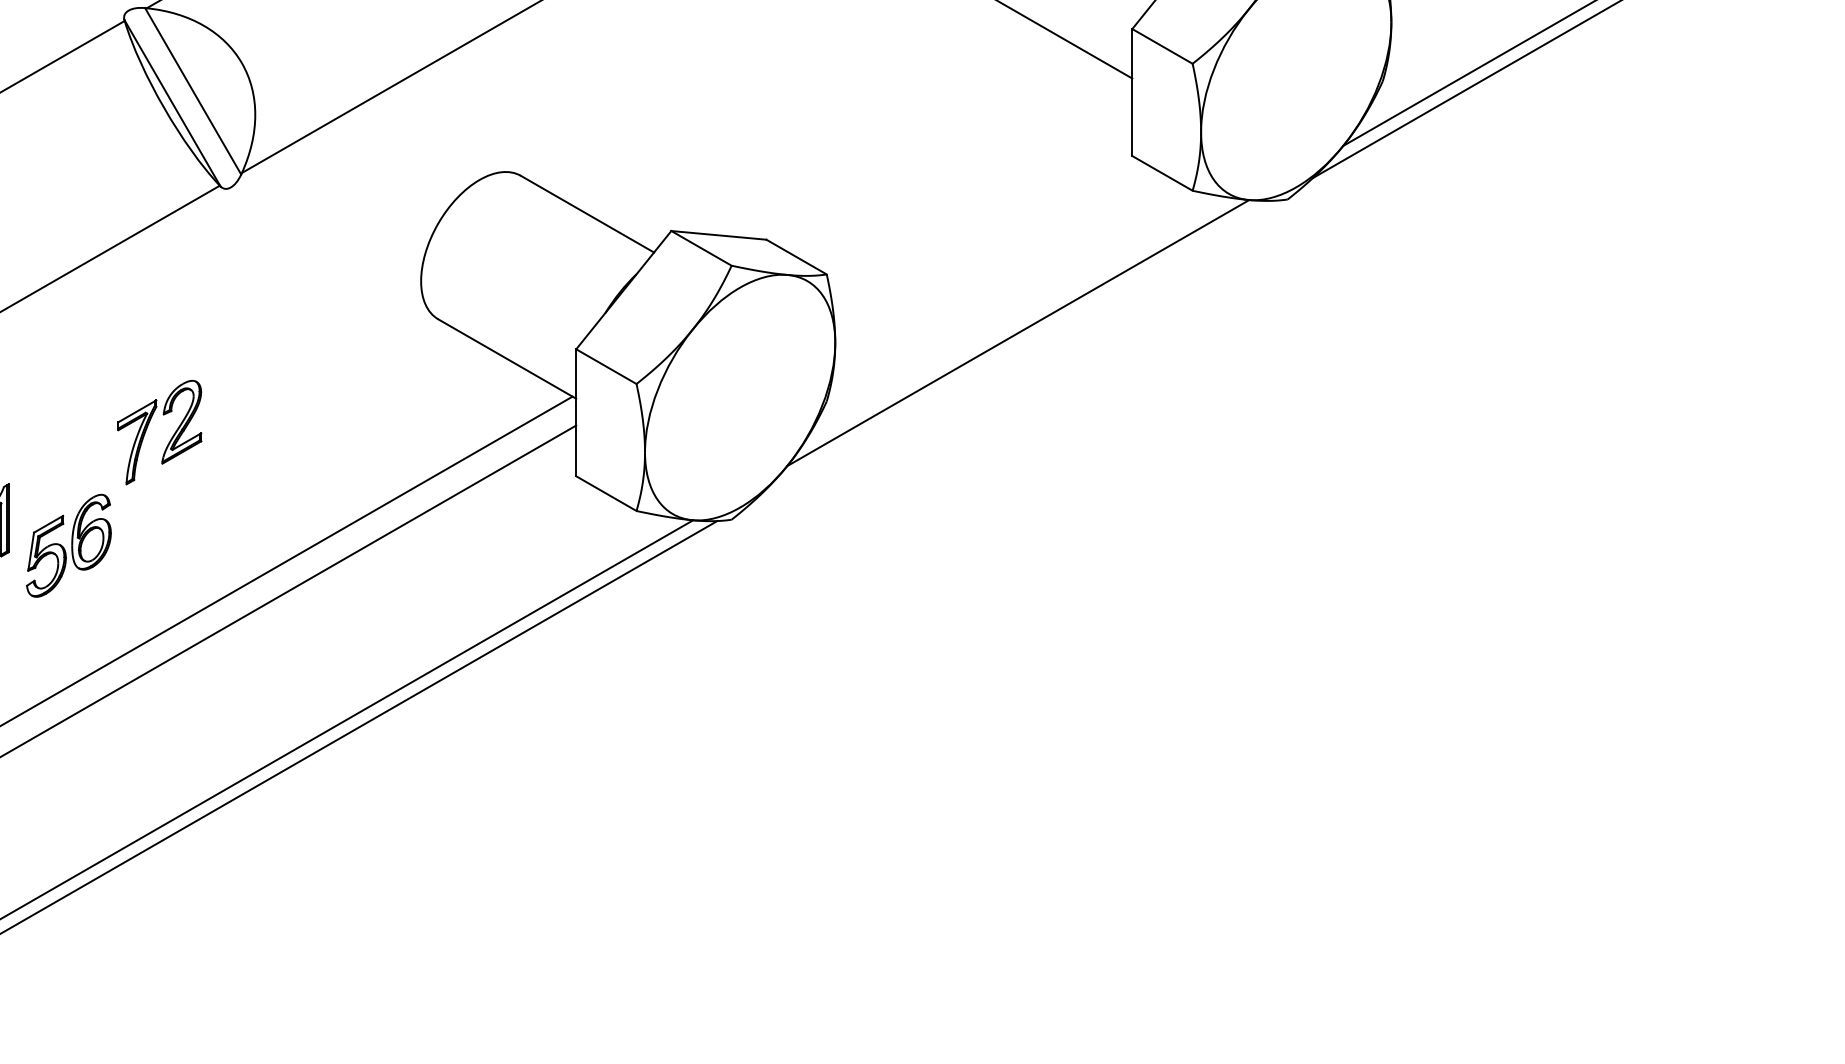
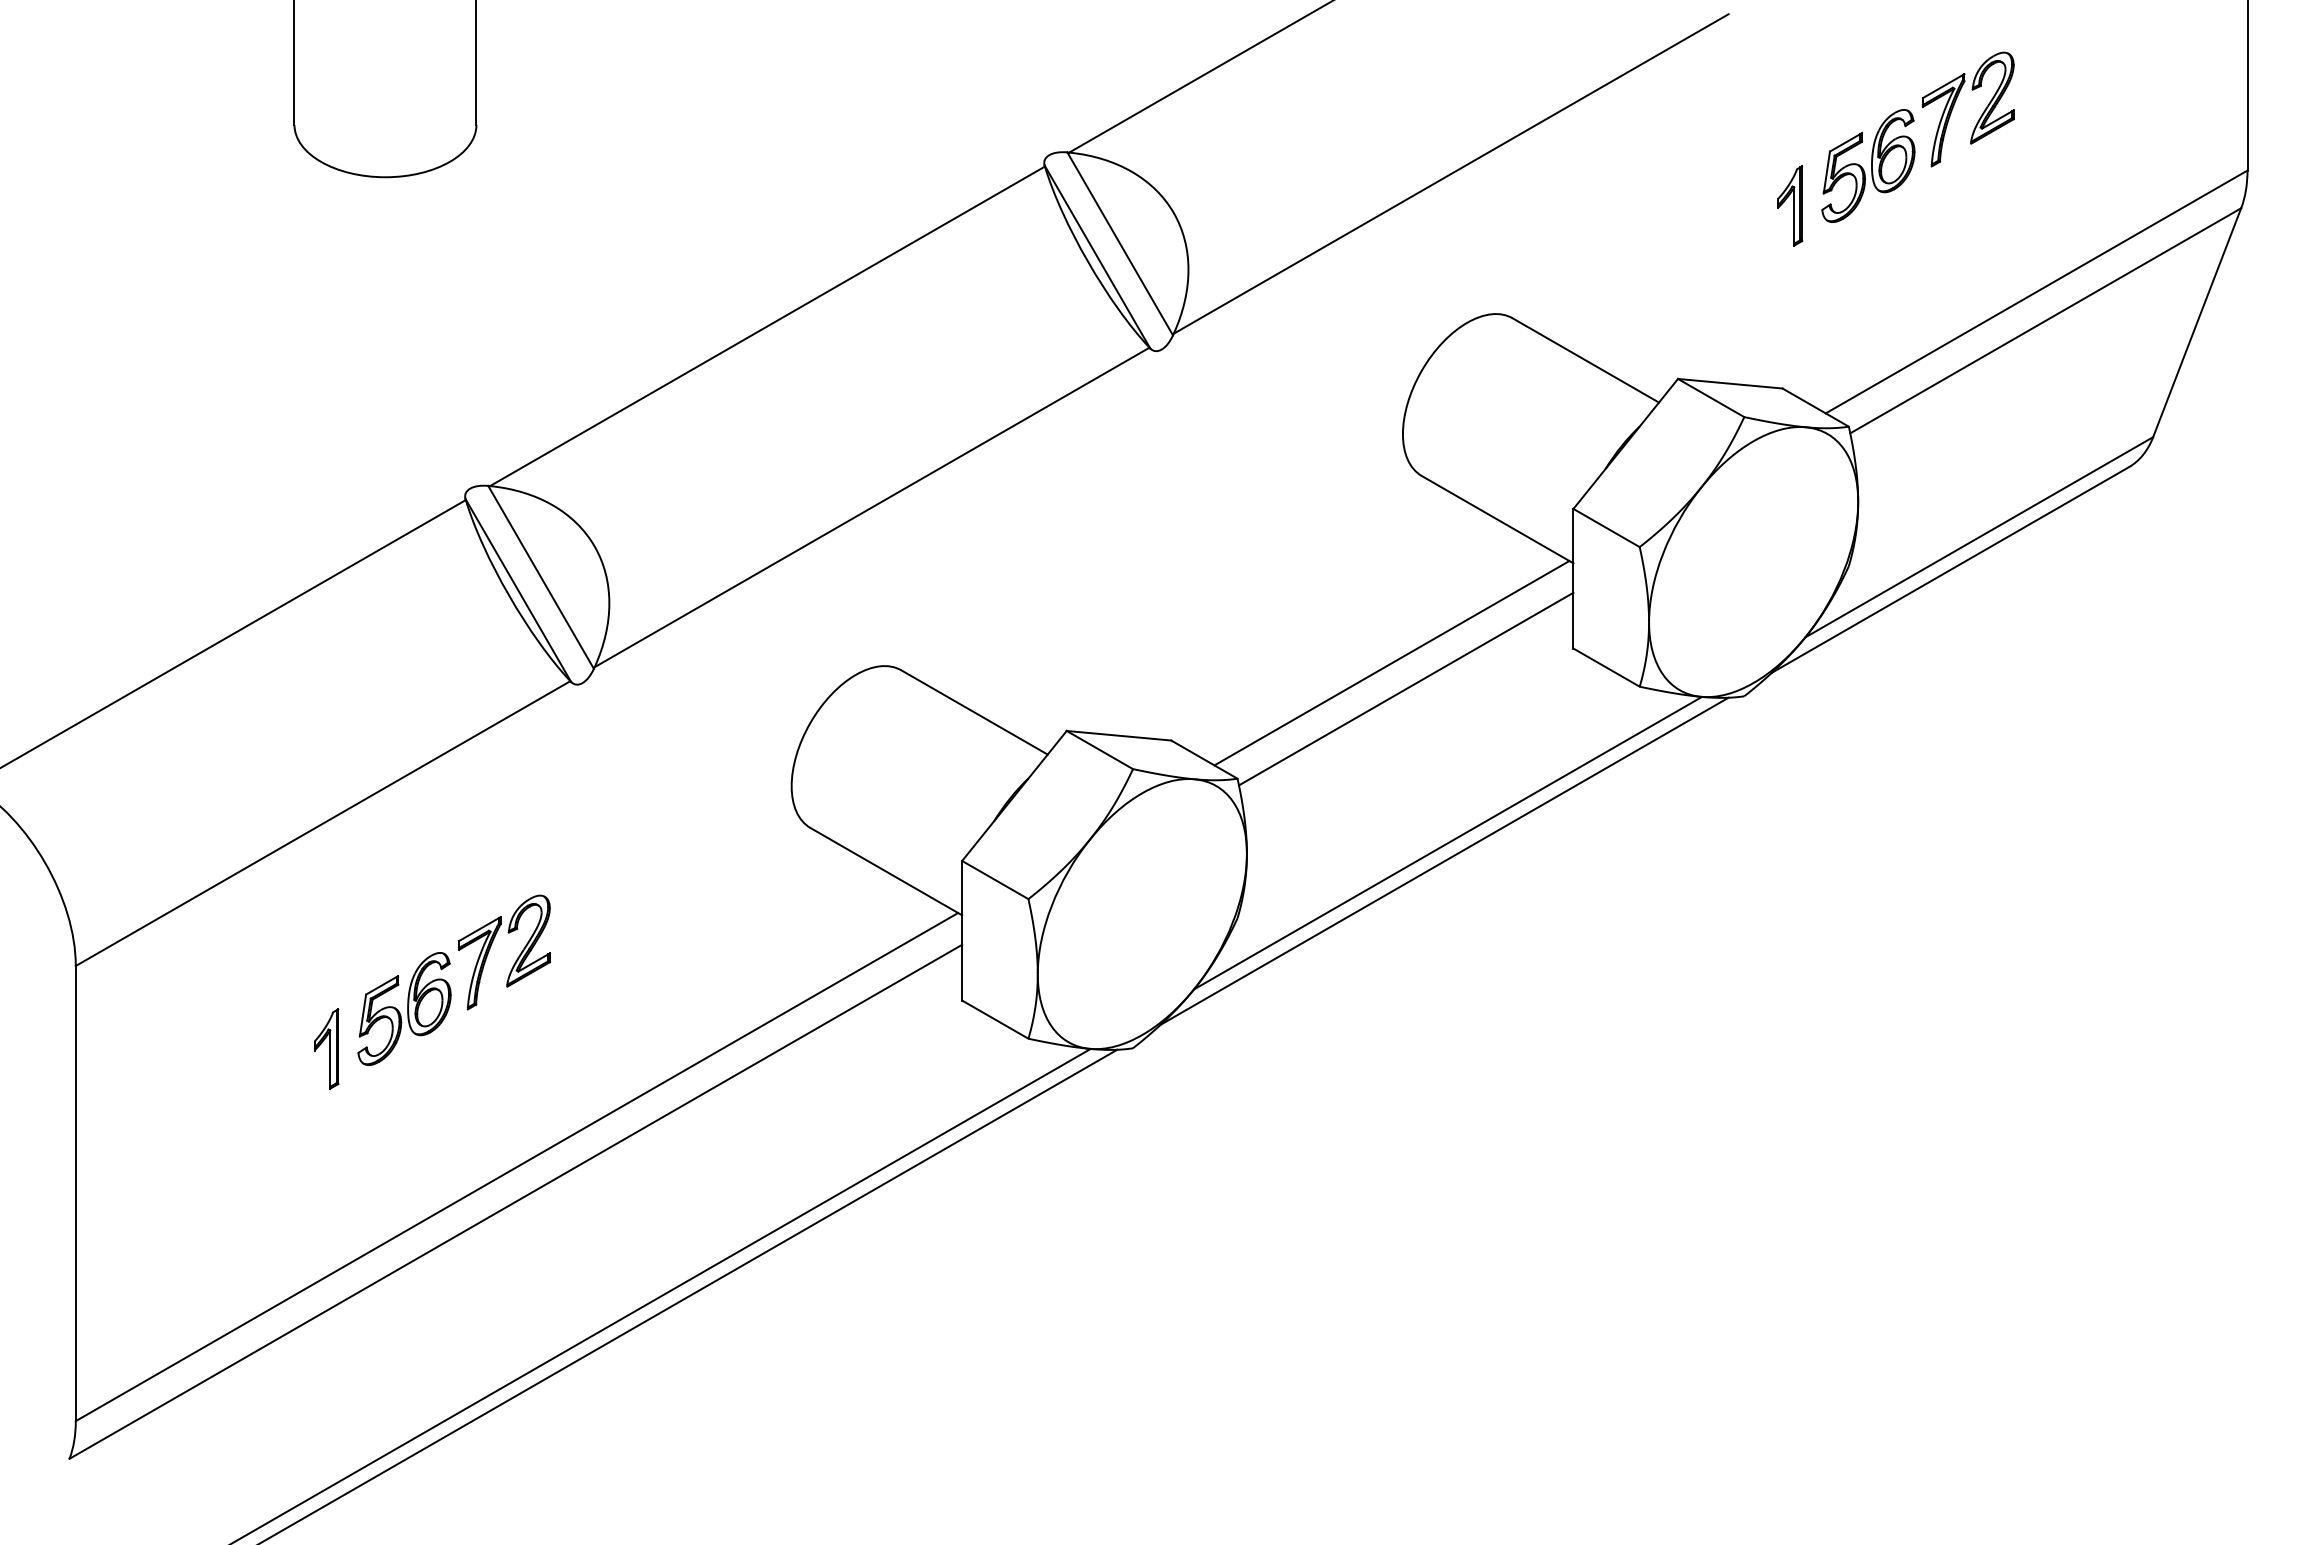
line: (966, 169) -> (1391, 663), added
line: (980, 192) -> (1406, 688), added
line: (1015, 348) -> (1444, 860), added
part: (68, 545) -> (404, 1008), moved

